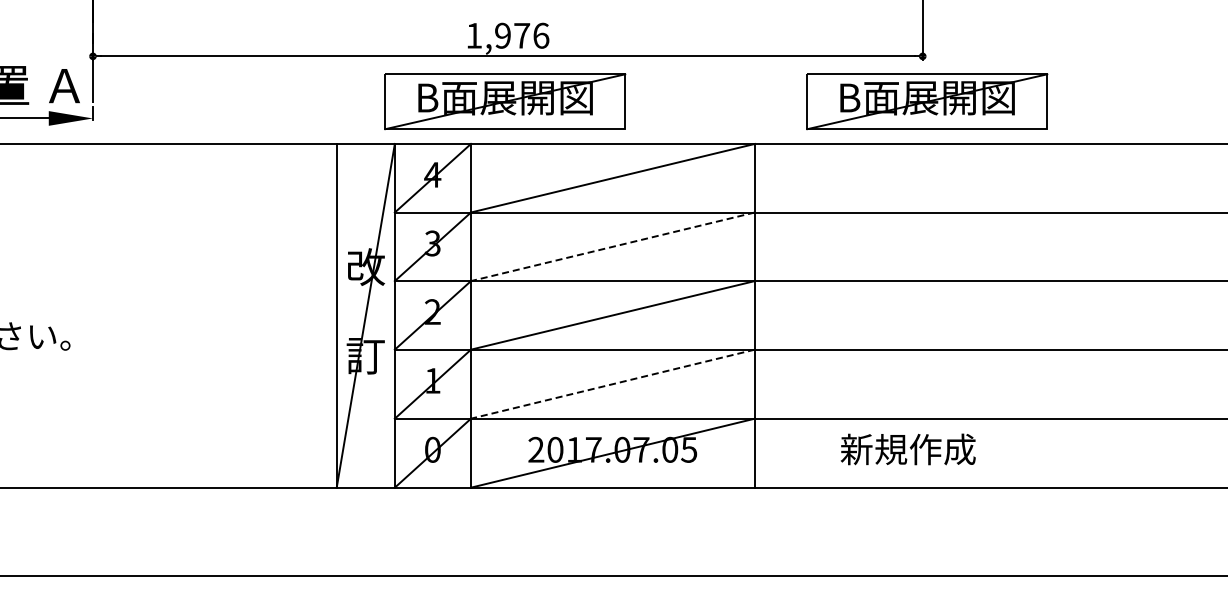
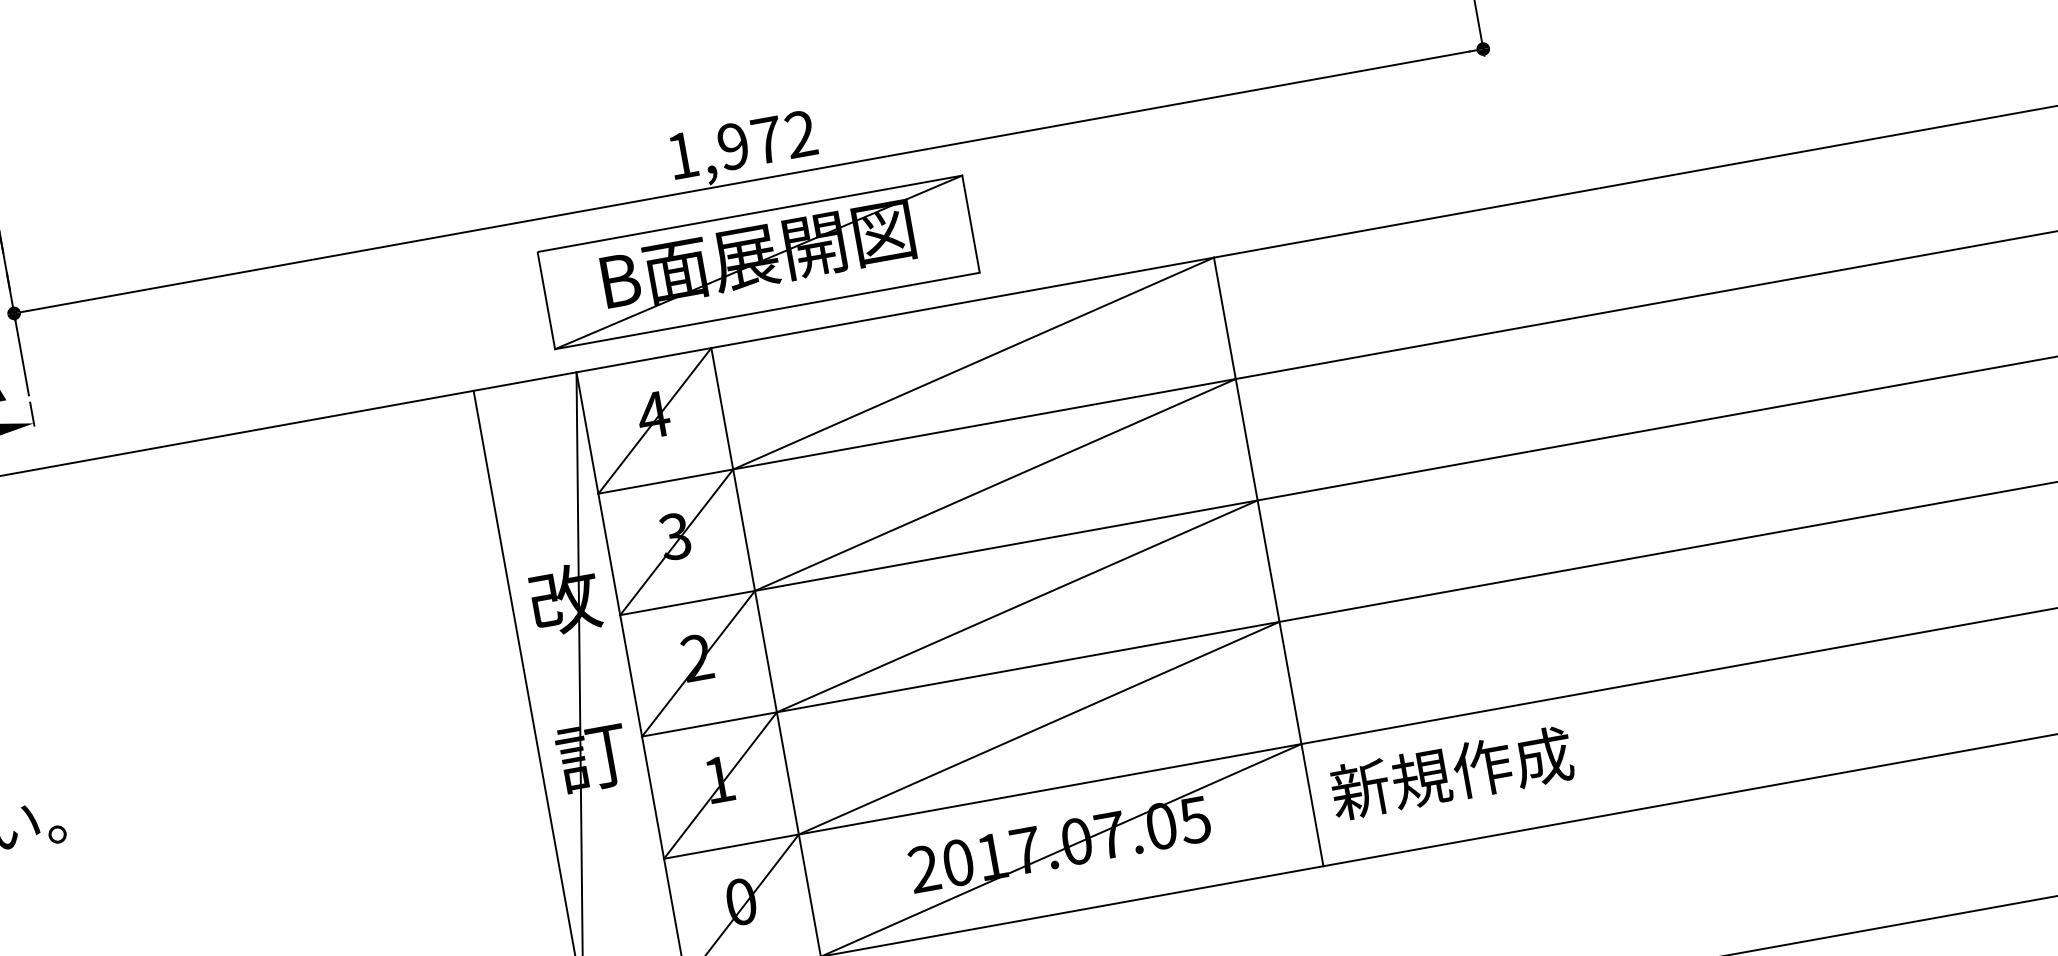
text: (541, 35) -> (801, 133), 1,976 -> 1,972
part: (927, 101) -> (1506, 127), removed
line: (612, 246) -> (994, 484), dashed -> solid
line: (612, 384) -> (1038, 728), dashed -> solid
text: (907, 449) -> (1450, 773), moved

